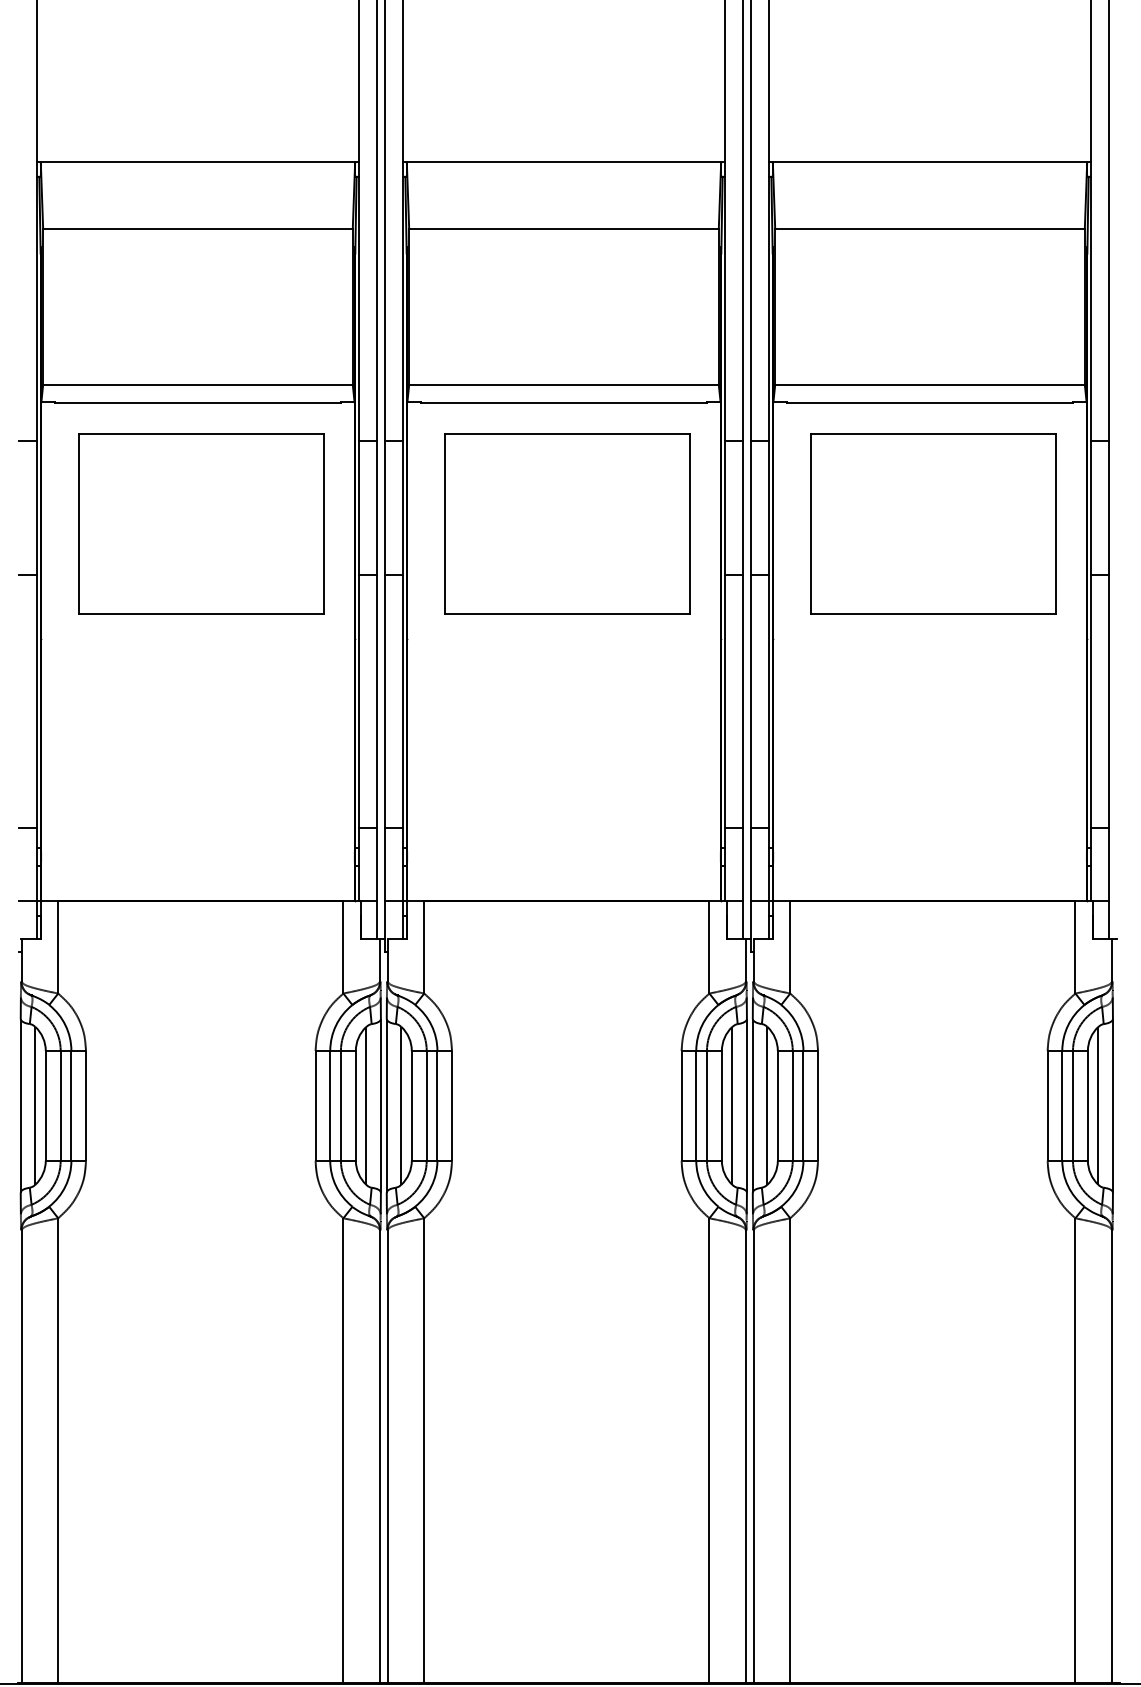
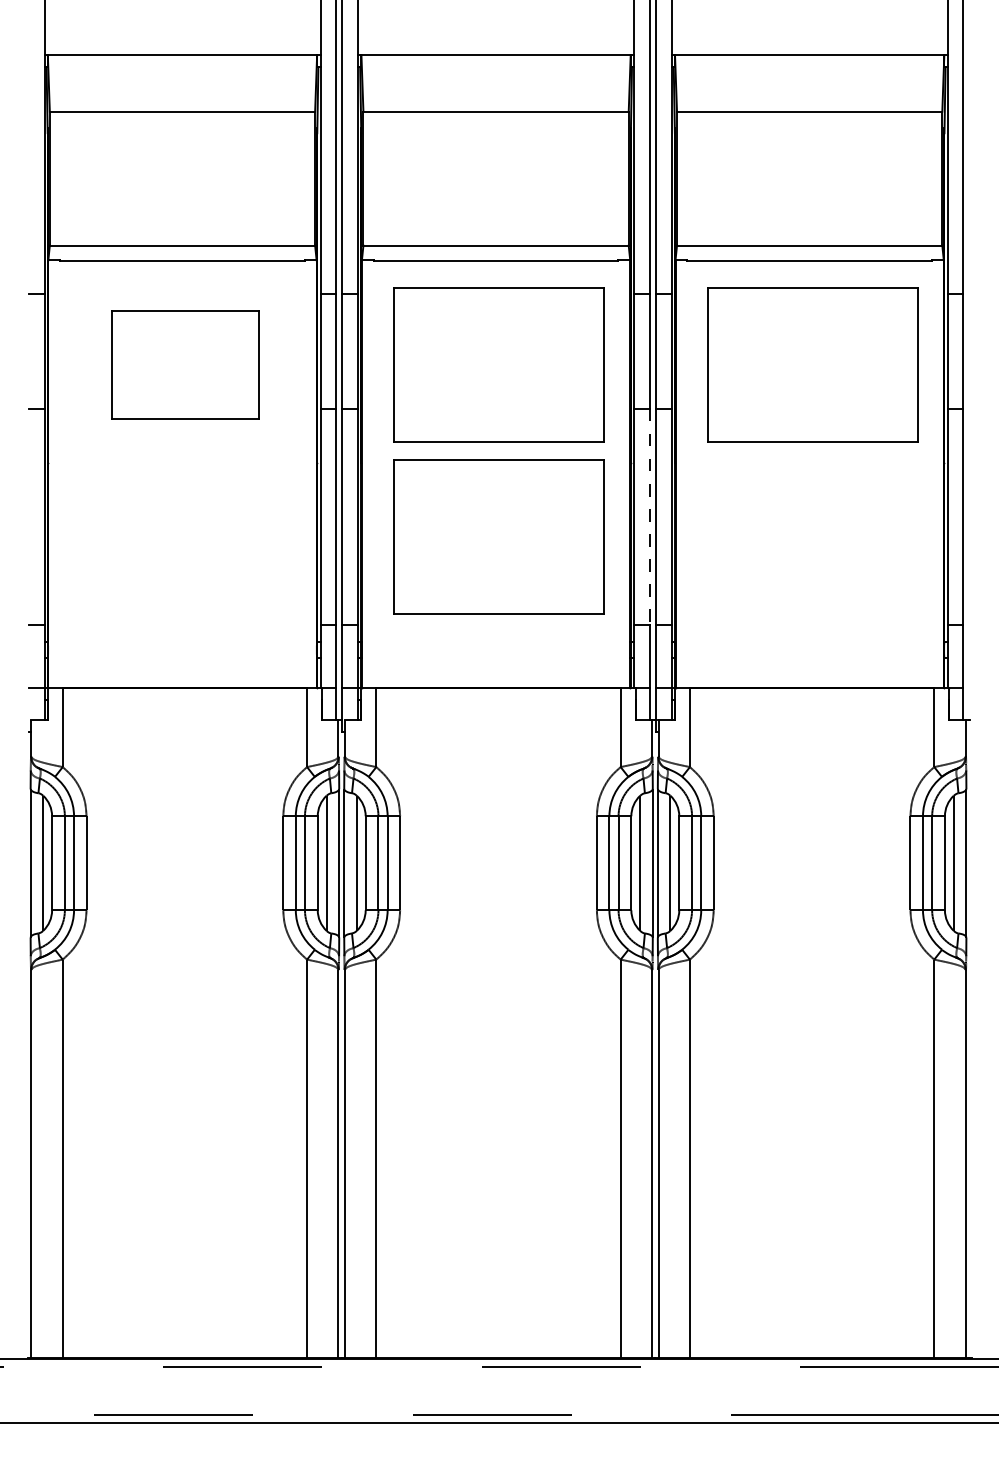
part: (201, 523) -> (185, 364), size x0.7
line: (743, 702) -> (649, 517), solid -> dashed
part: (566, 724) -> (498, 536), added

